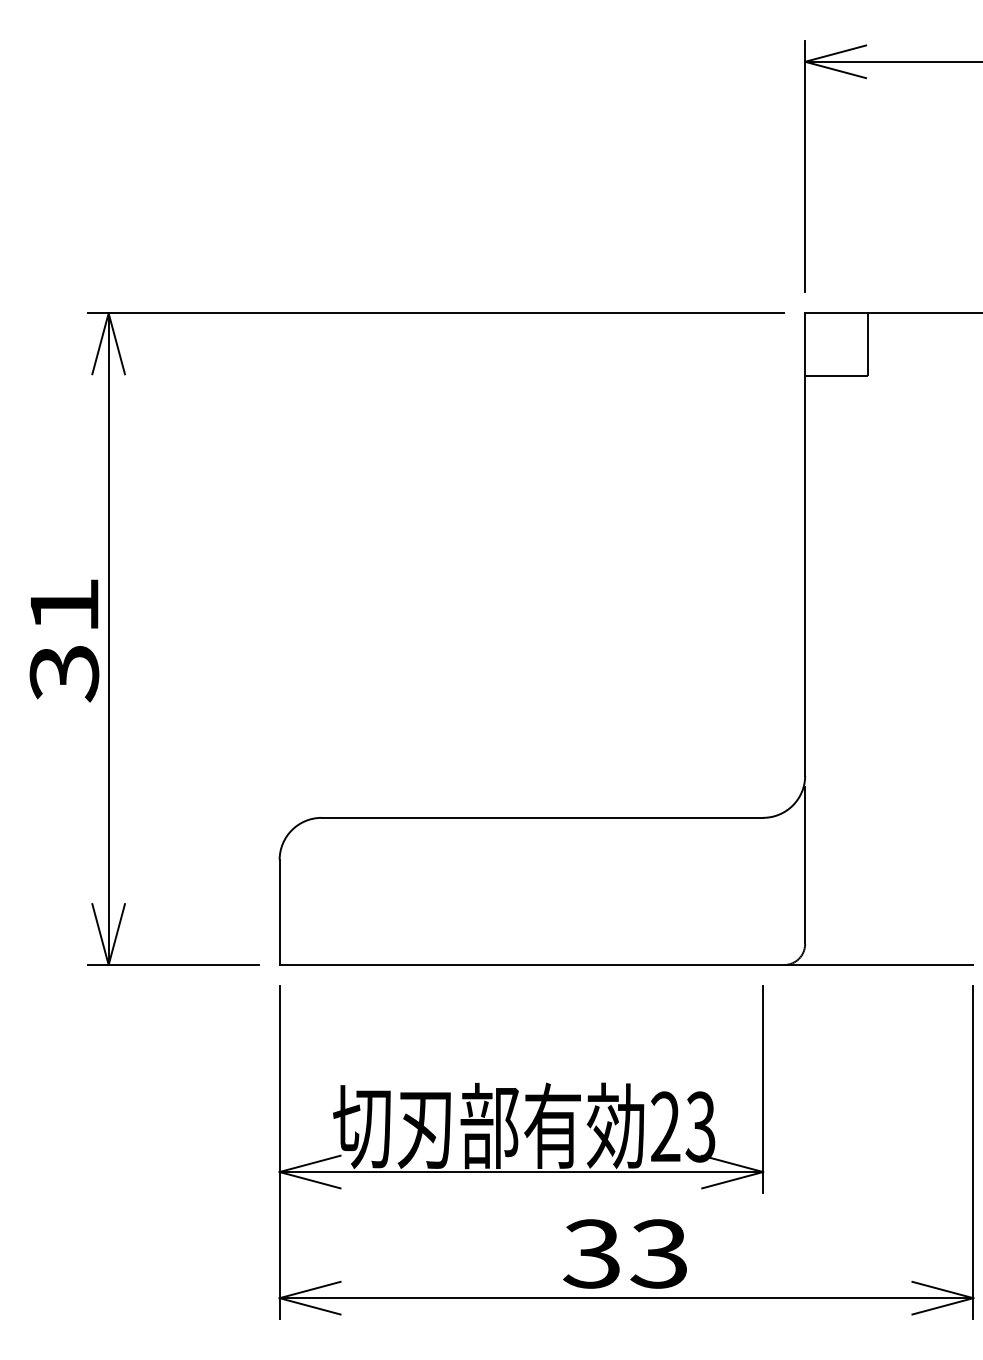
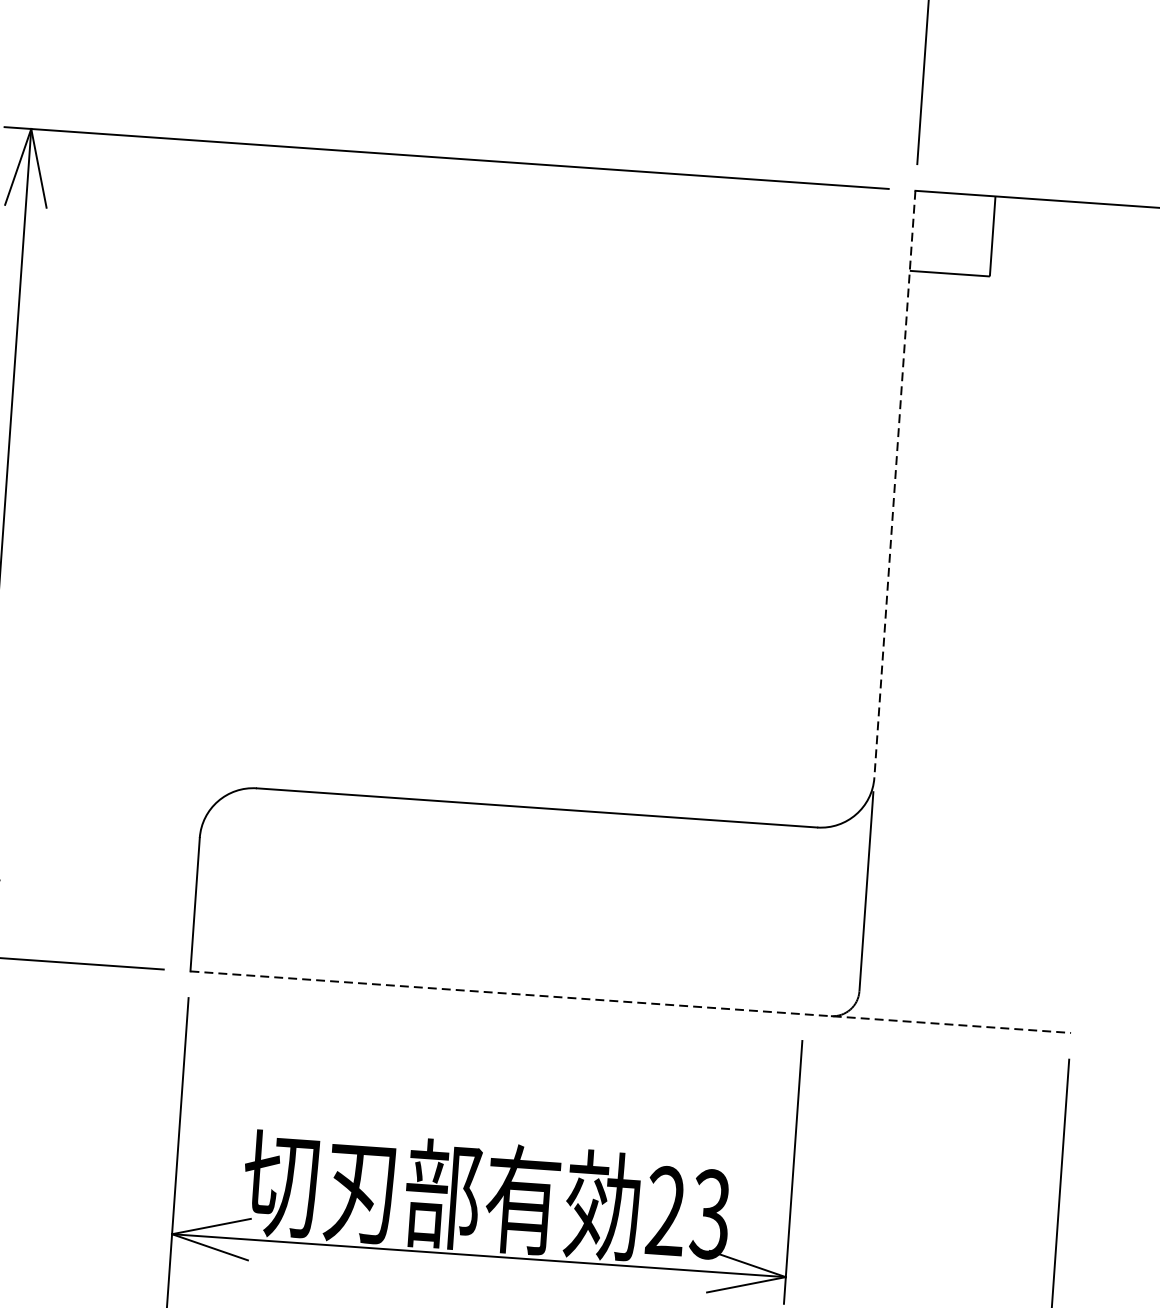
line: (805, 545) -> (895, 485), solid -> dashed
line: (626, 965) -> (630, 1002), solid -> dashed

